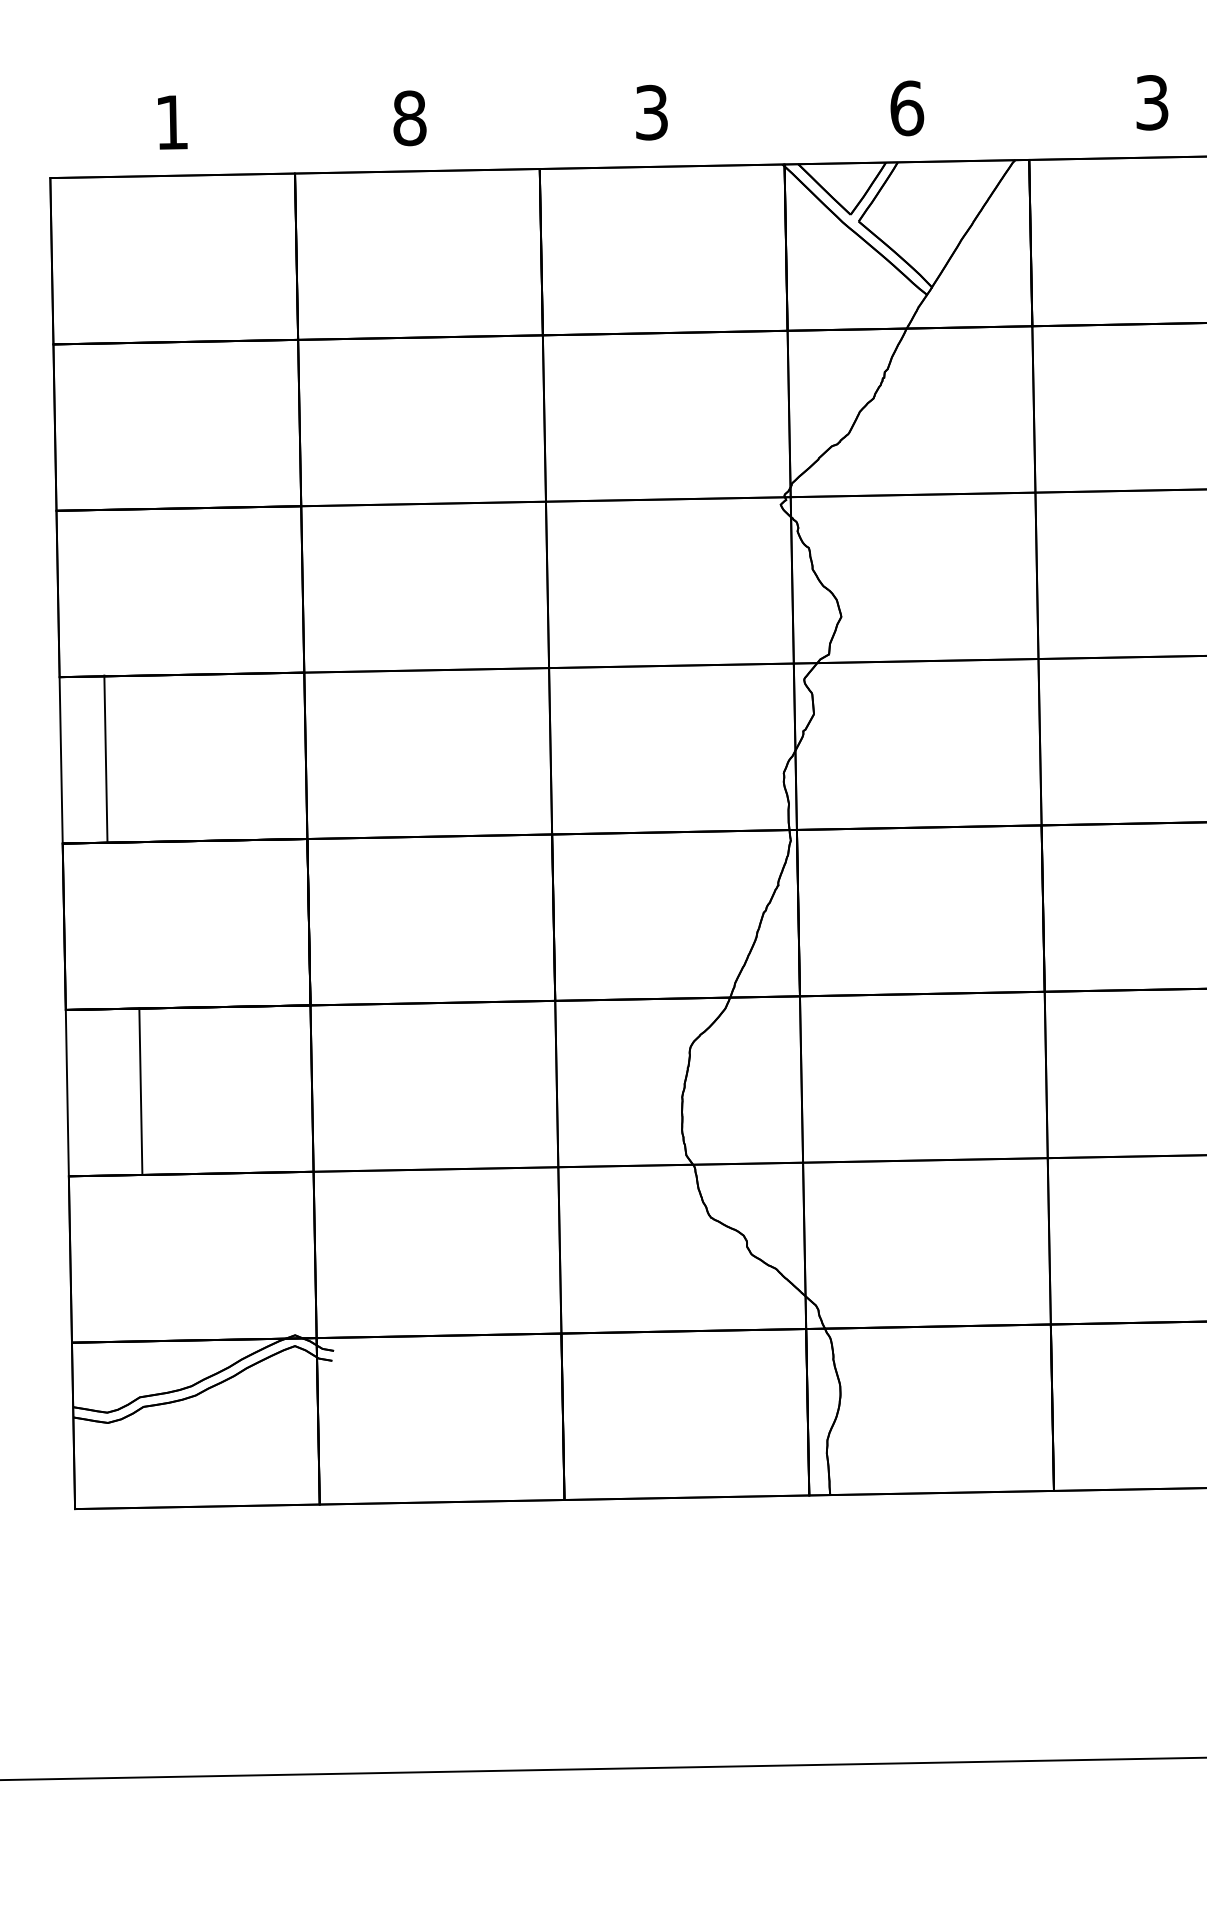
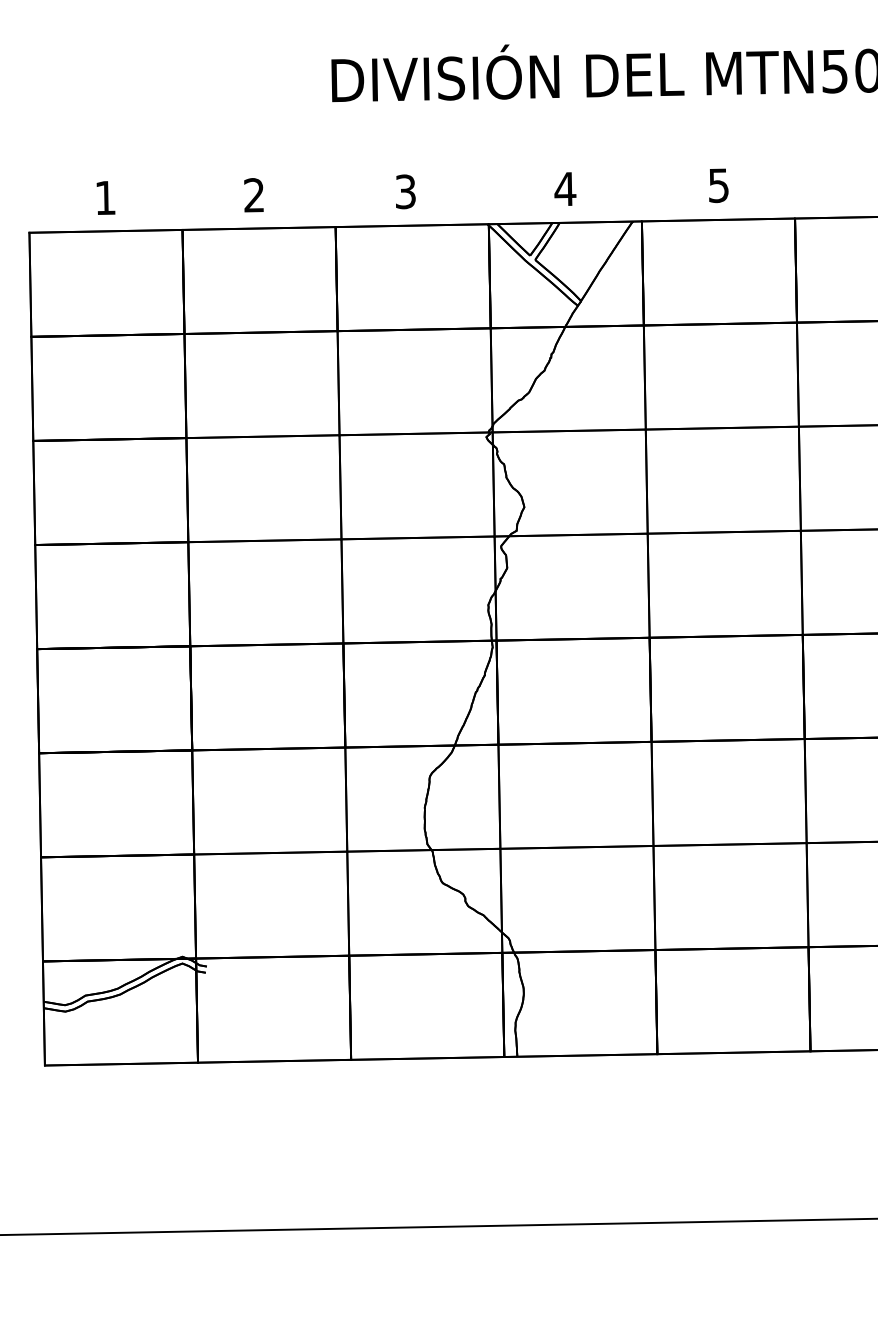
text: (1151, 102) -> (718, 185), 3 -> 5
text: (907, 107) -> (565, 188), 6 -> 4
text: (410, 118) -> (254, 195), 8 -> 2
line: (106, 759) -> (36, 597), moved
line: (141, 1091) -> (40, 805), moved

